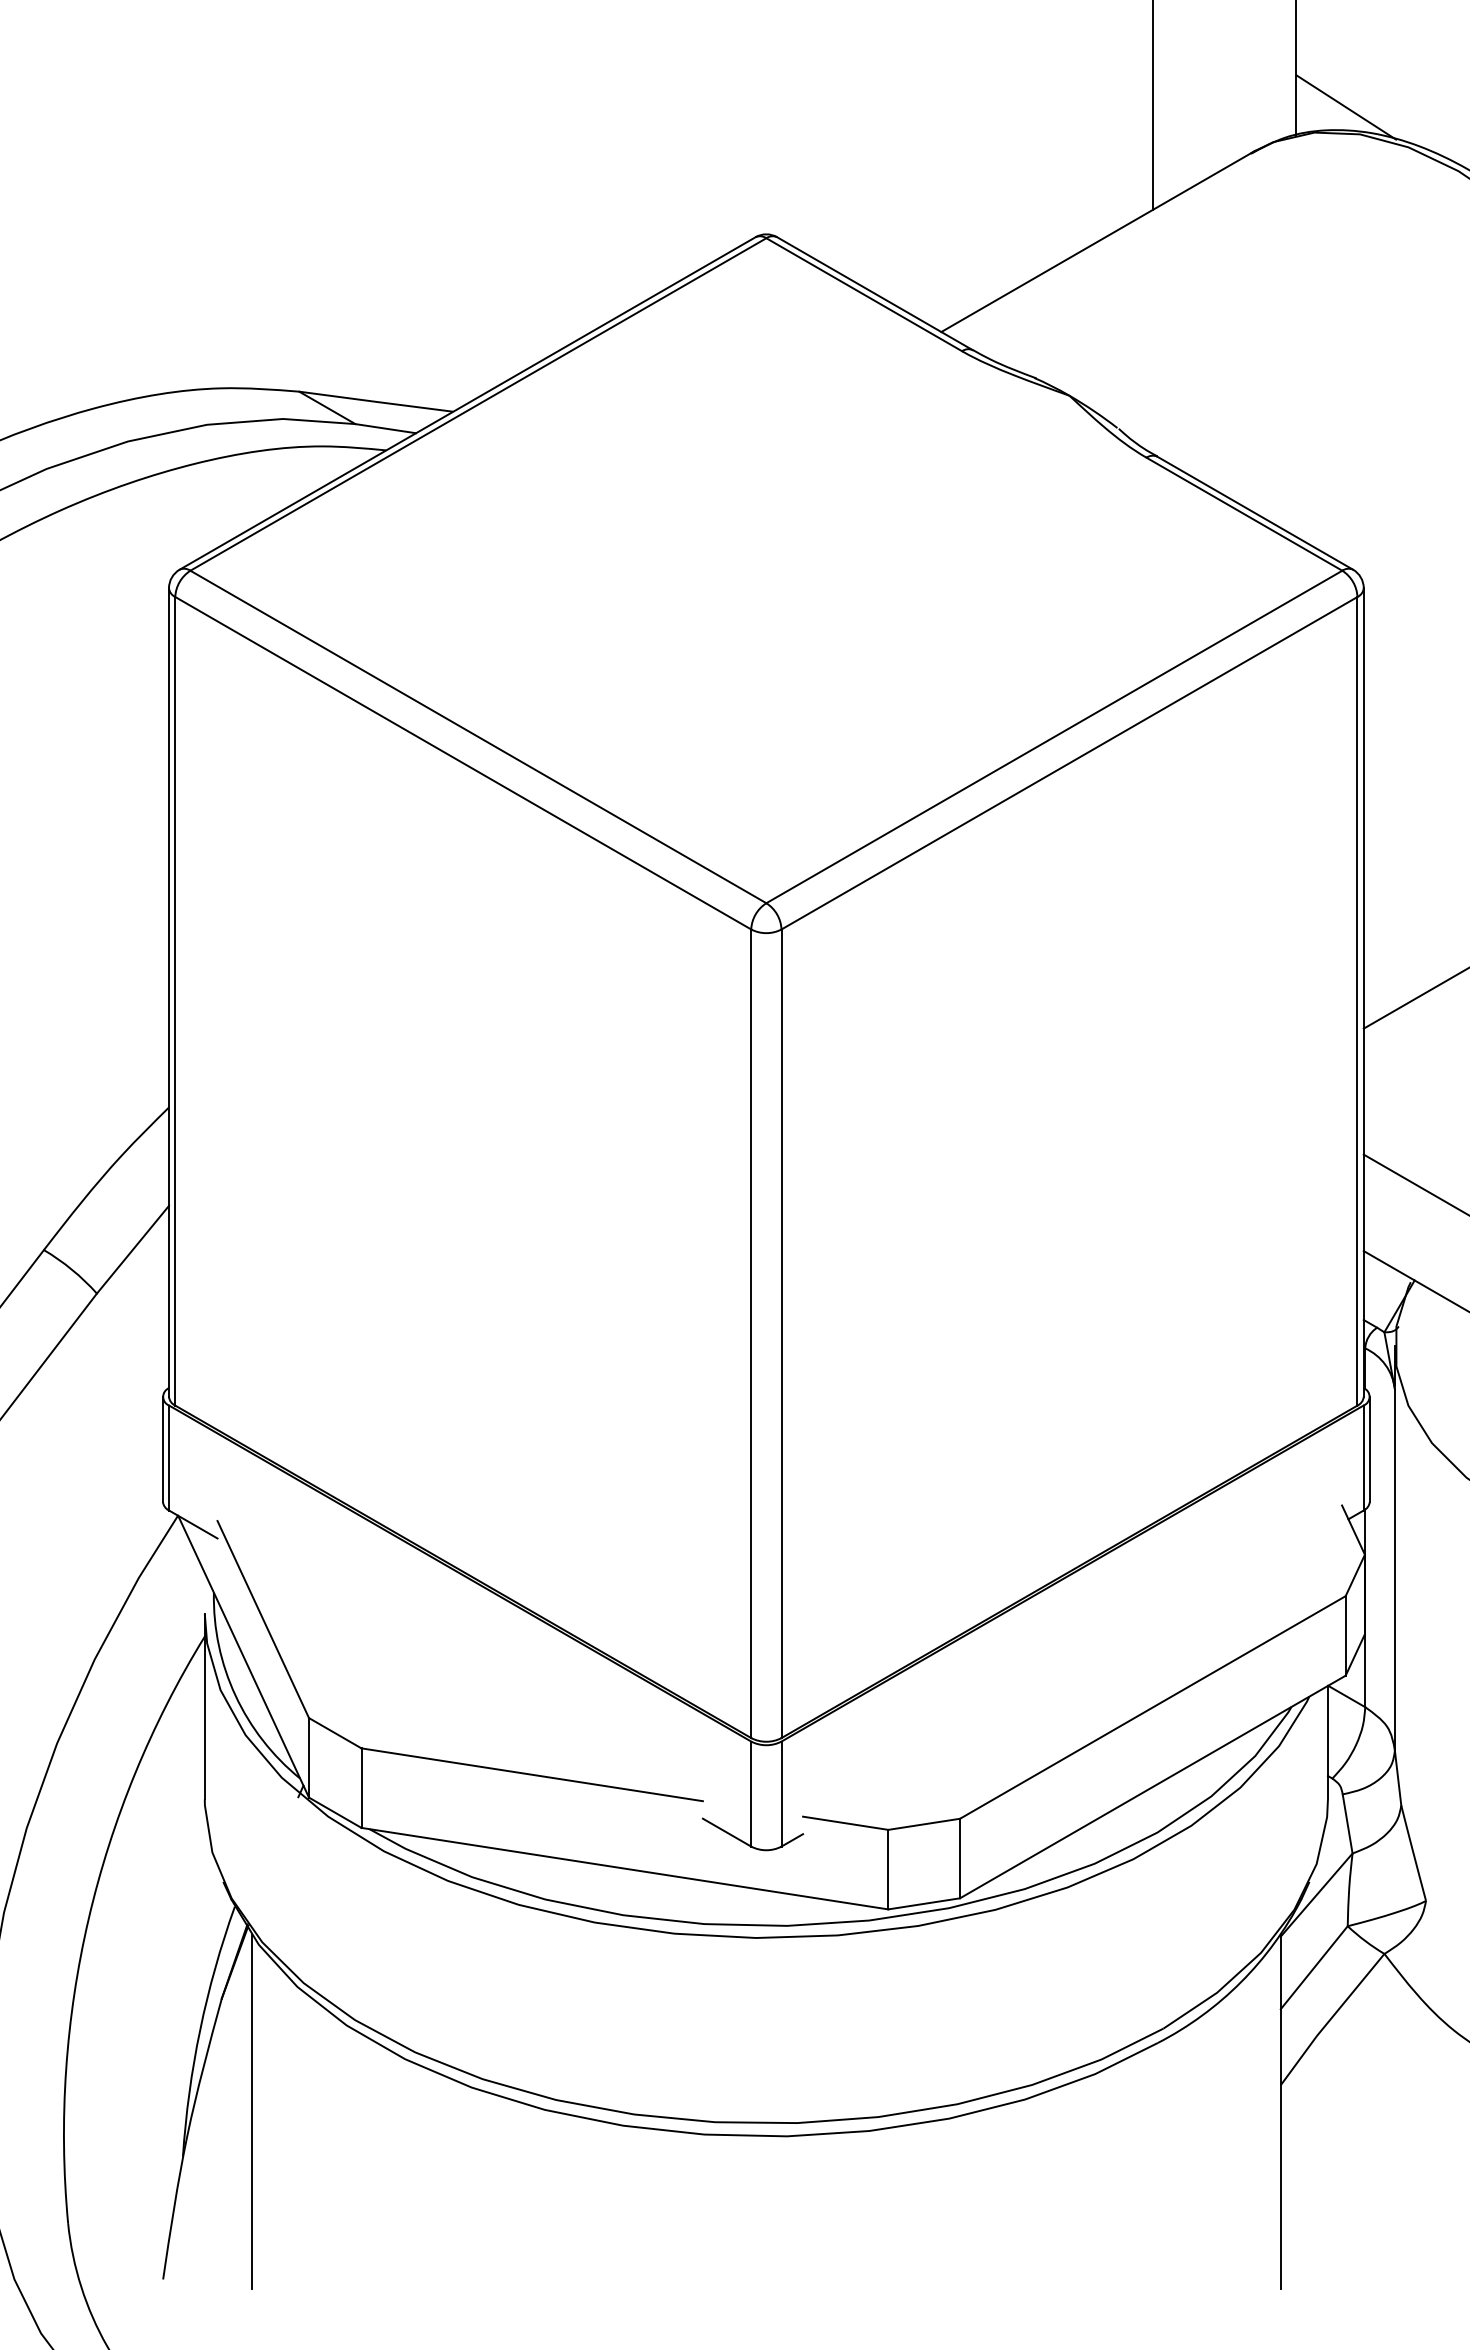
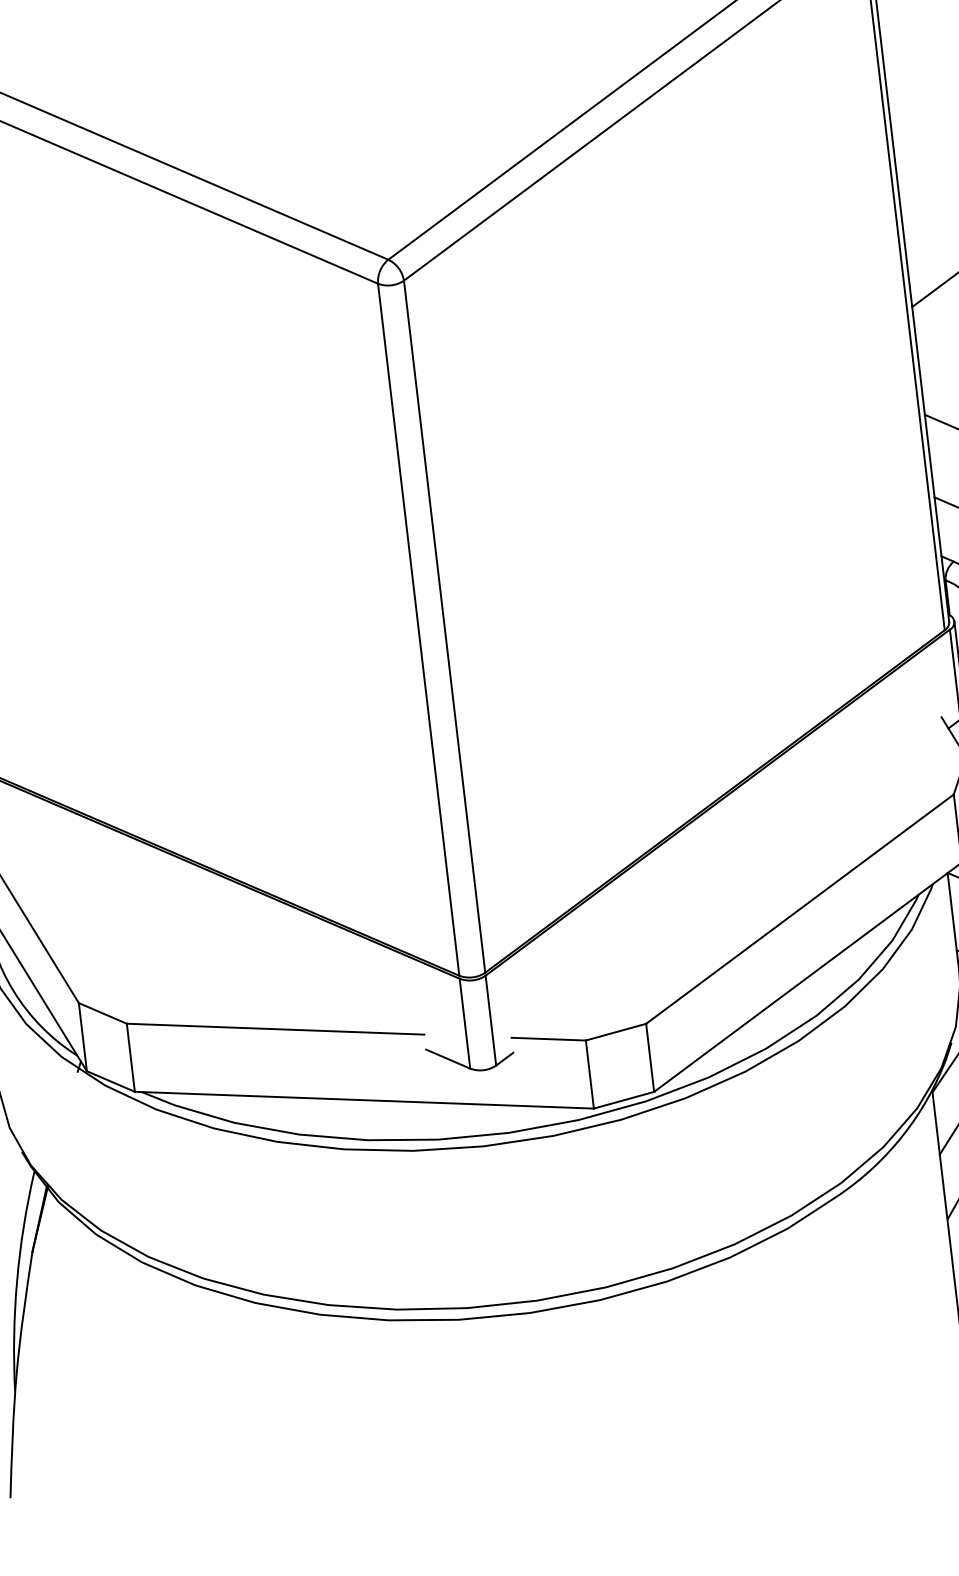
line: (251, 2112) -> (69, 1346), removed

